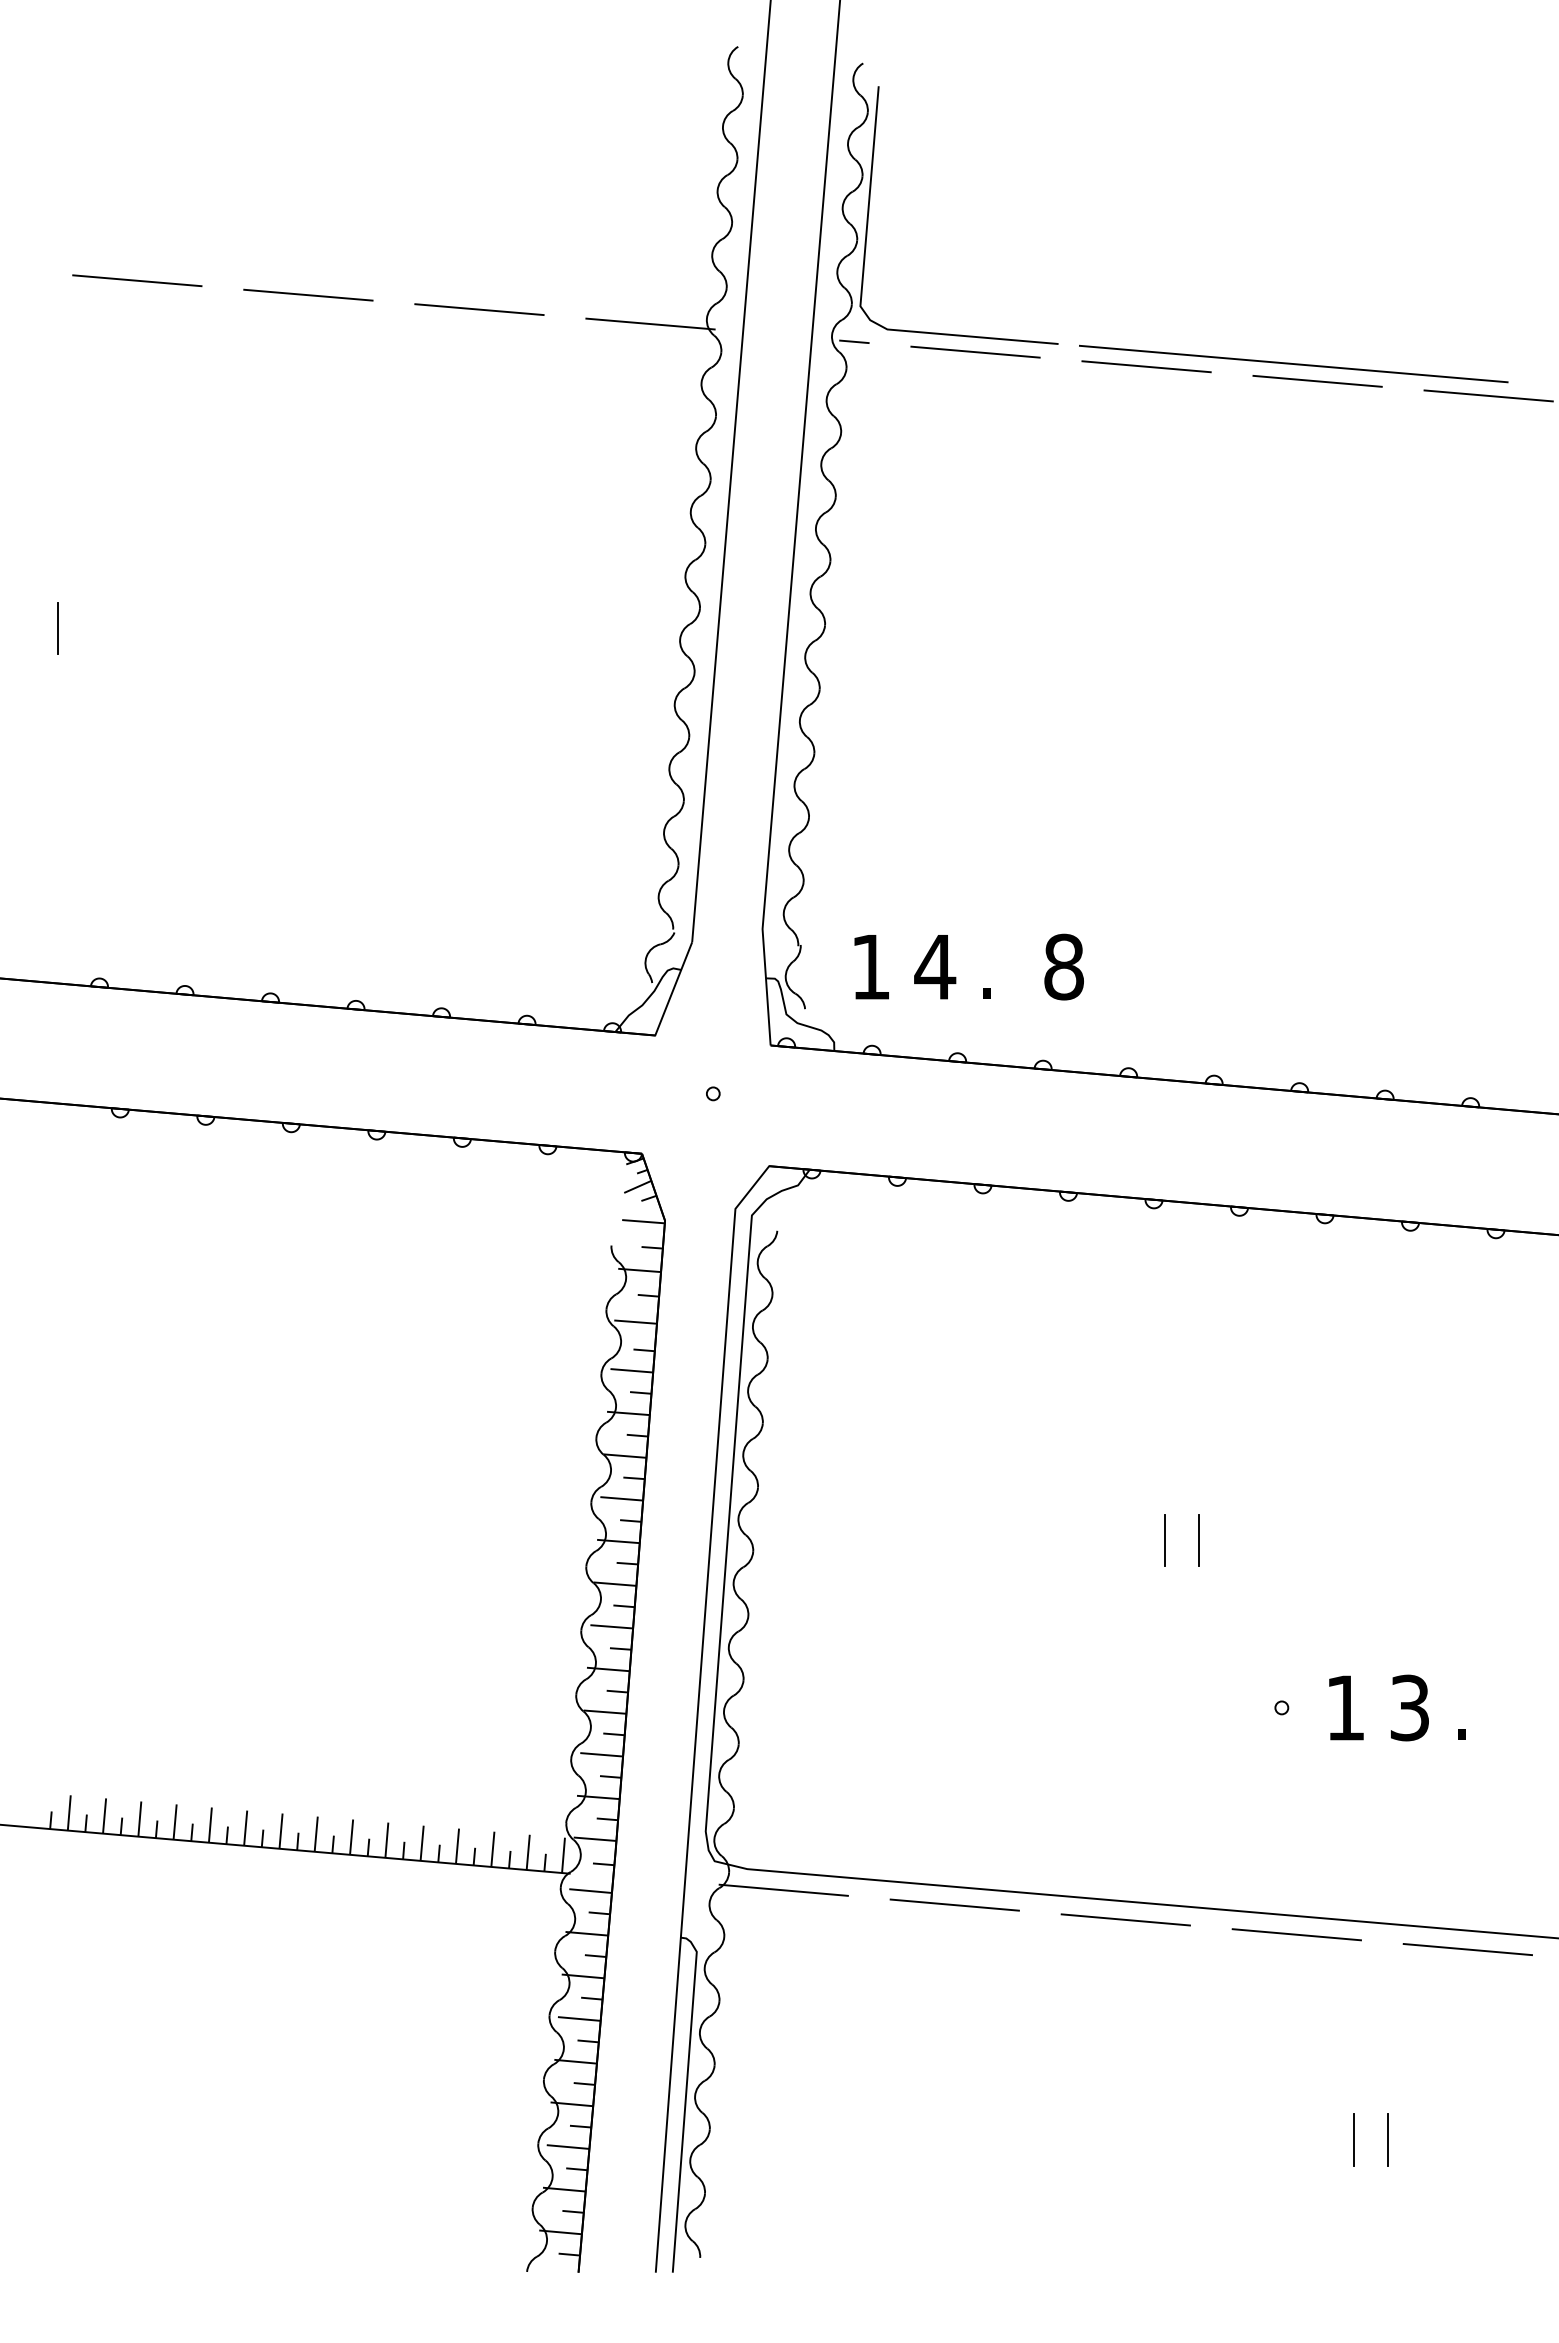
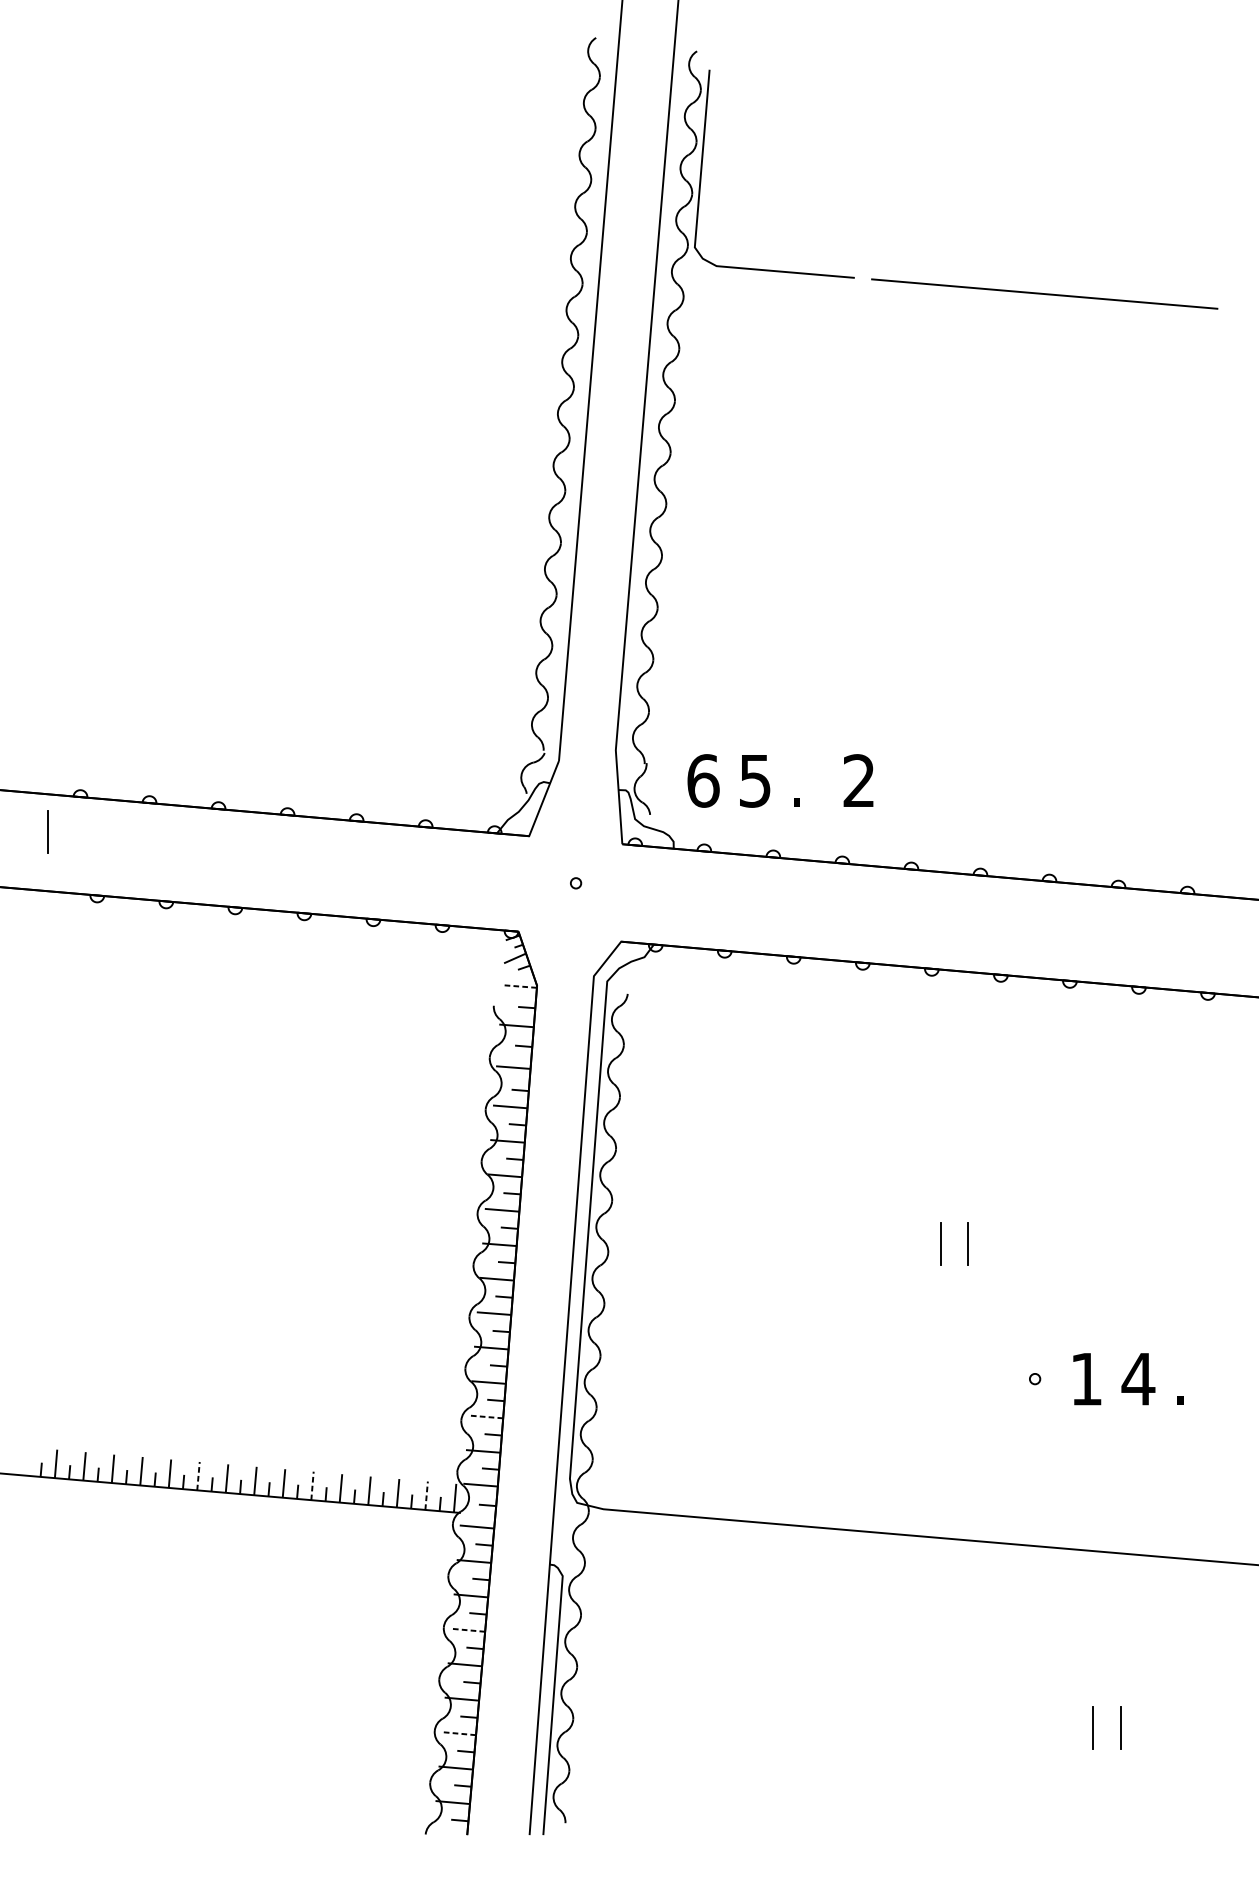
line: (137, 280) -> (111, 226), removed
line: (308, 294) -> (249, 237), removed
line: (479, 309) -> (387, 250), removed
line: (650, 323) -> (525, 261), removed
line: (854, 341) -> (690, 275), removed
line: (975, 351) -> (787, 283), removed
line: (1146, 366) -> (925, 296), removed
line: (1317, 380) -> (1063, 307), removed
line: (1488, 395) -> (1201, 319), removed
line: (57, 628) -> (48, 832), moved
text: (871, 966) -> (703, 780), 1 -> 6
text: (1063, 966) -> (858, 780), 8 -> 2
text: (935, 967) -> (755, 781), 4 -> 5
line: (642, 1221) -> (518, 986), solid -> dashed
text: (1409, 1707) -> (1138, 1378), 3 -> 4
line: (601, 1754) -> (485, 1416), solid -> dashed
line: (245, 1828) -> (198, 1476), solid -> dashed
line: (386, 1840) -> (312, 1486), solid -> dashed
line: (528, 1852) -> (426, 1495), solid -> dashed
line: (783, 1889) -> (632, 1525), removed
line: (954, 1904) -> (770, 1537), removed
line: (1125, 1919) -> (908, 1549), removed
line: (1296, 1934) -> (1046, 1562), removed
line: (1467, 1949) -> (1184, 1574), removed
line: (578, 2018) -> (467, 1629), solid -> dashed
line: (567, 2147) -> (458, 1734), solid -> dashed

